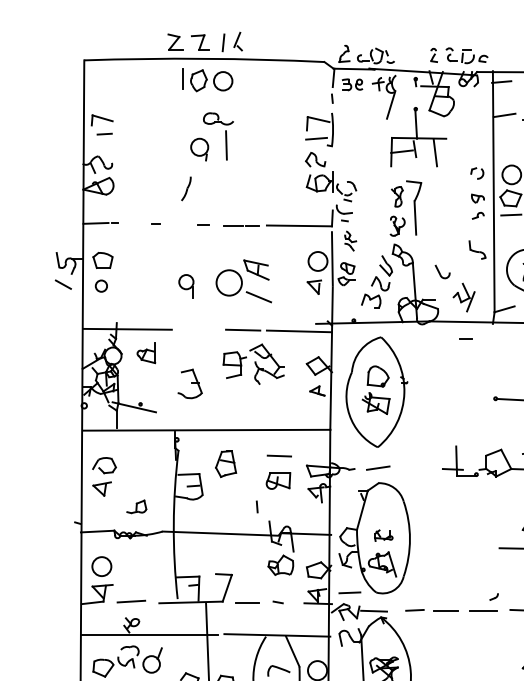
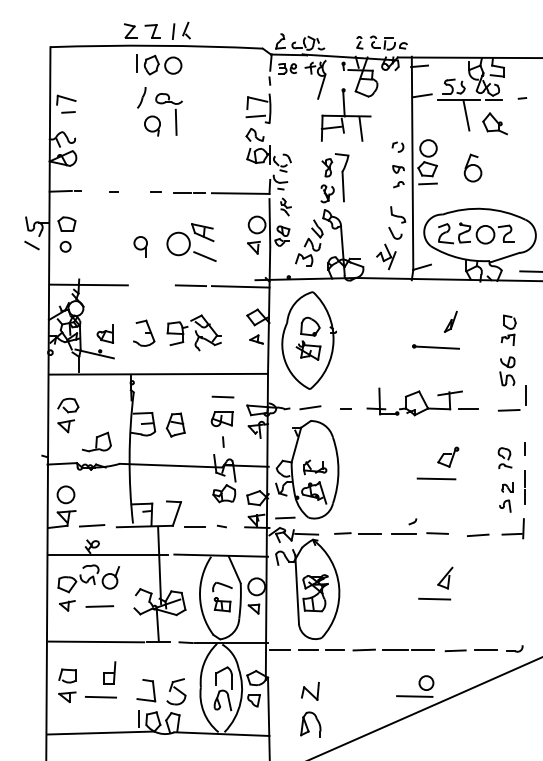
part: (186, 188) -> (141, 97), moved
part: (442, 271) -> (395, 232), moved
line: (465, 338) -> (345, 408), moved
part: (146, 352) -> (105, 333), moved
part: (252, 363) -> (193, 332), moved
part: (225, 463) -> (175, 424), moved
part: (136, 506) -> (96, 441), size x1.67
line: (257, 506) -> (223, 441), moved
part: (384, 535) -> (315, 467), size x1.43

